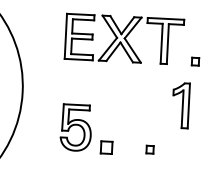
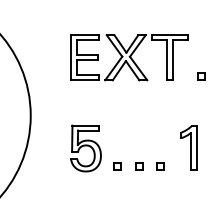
part: (179, 105) -> (188, 147), moved
part: (106, 147) -> (117, 166), size x0.62
part: (128, 148) -> (139, 166), added

